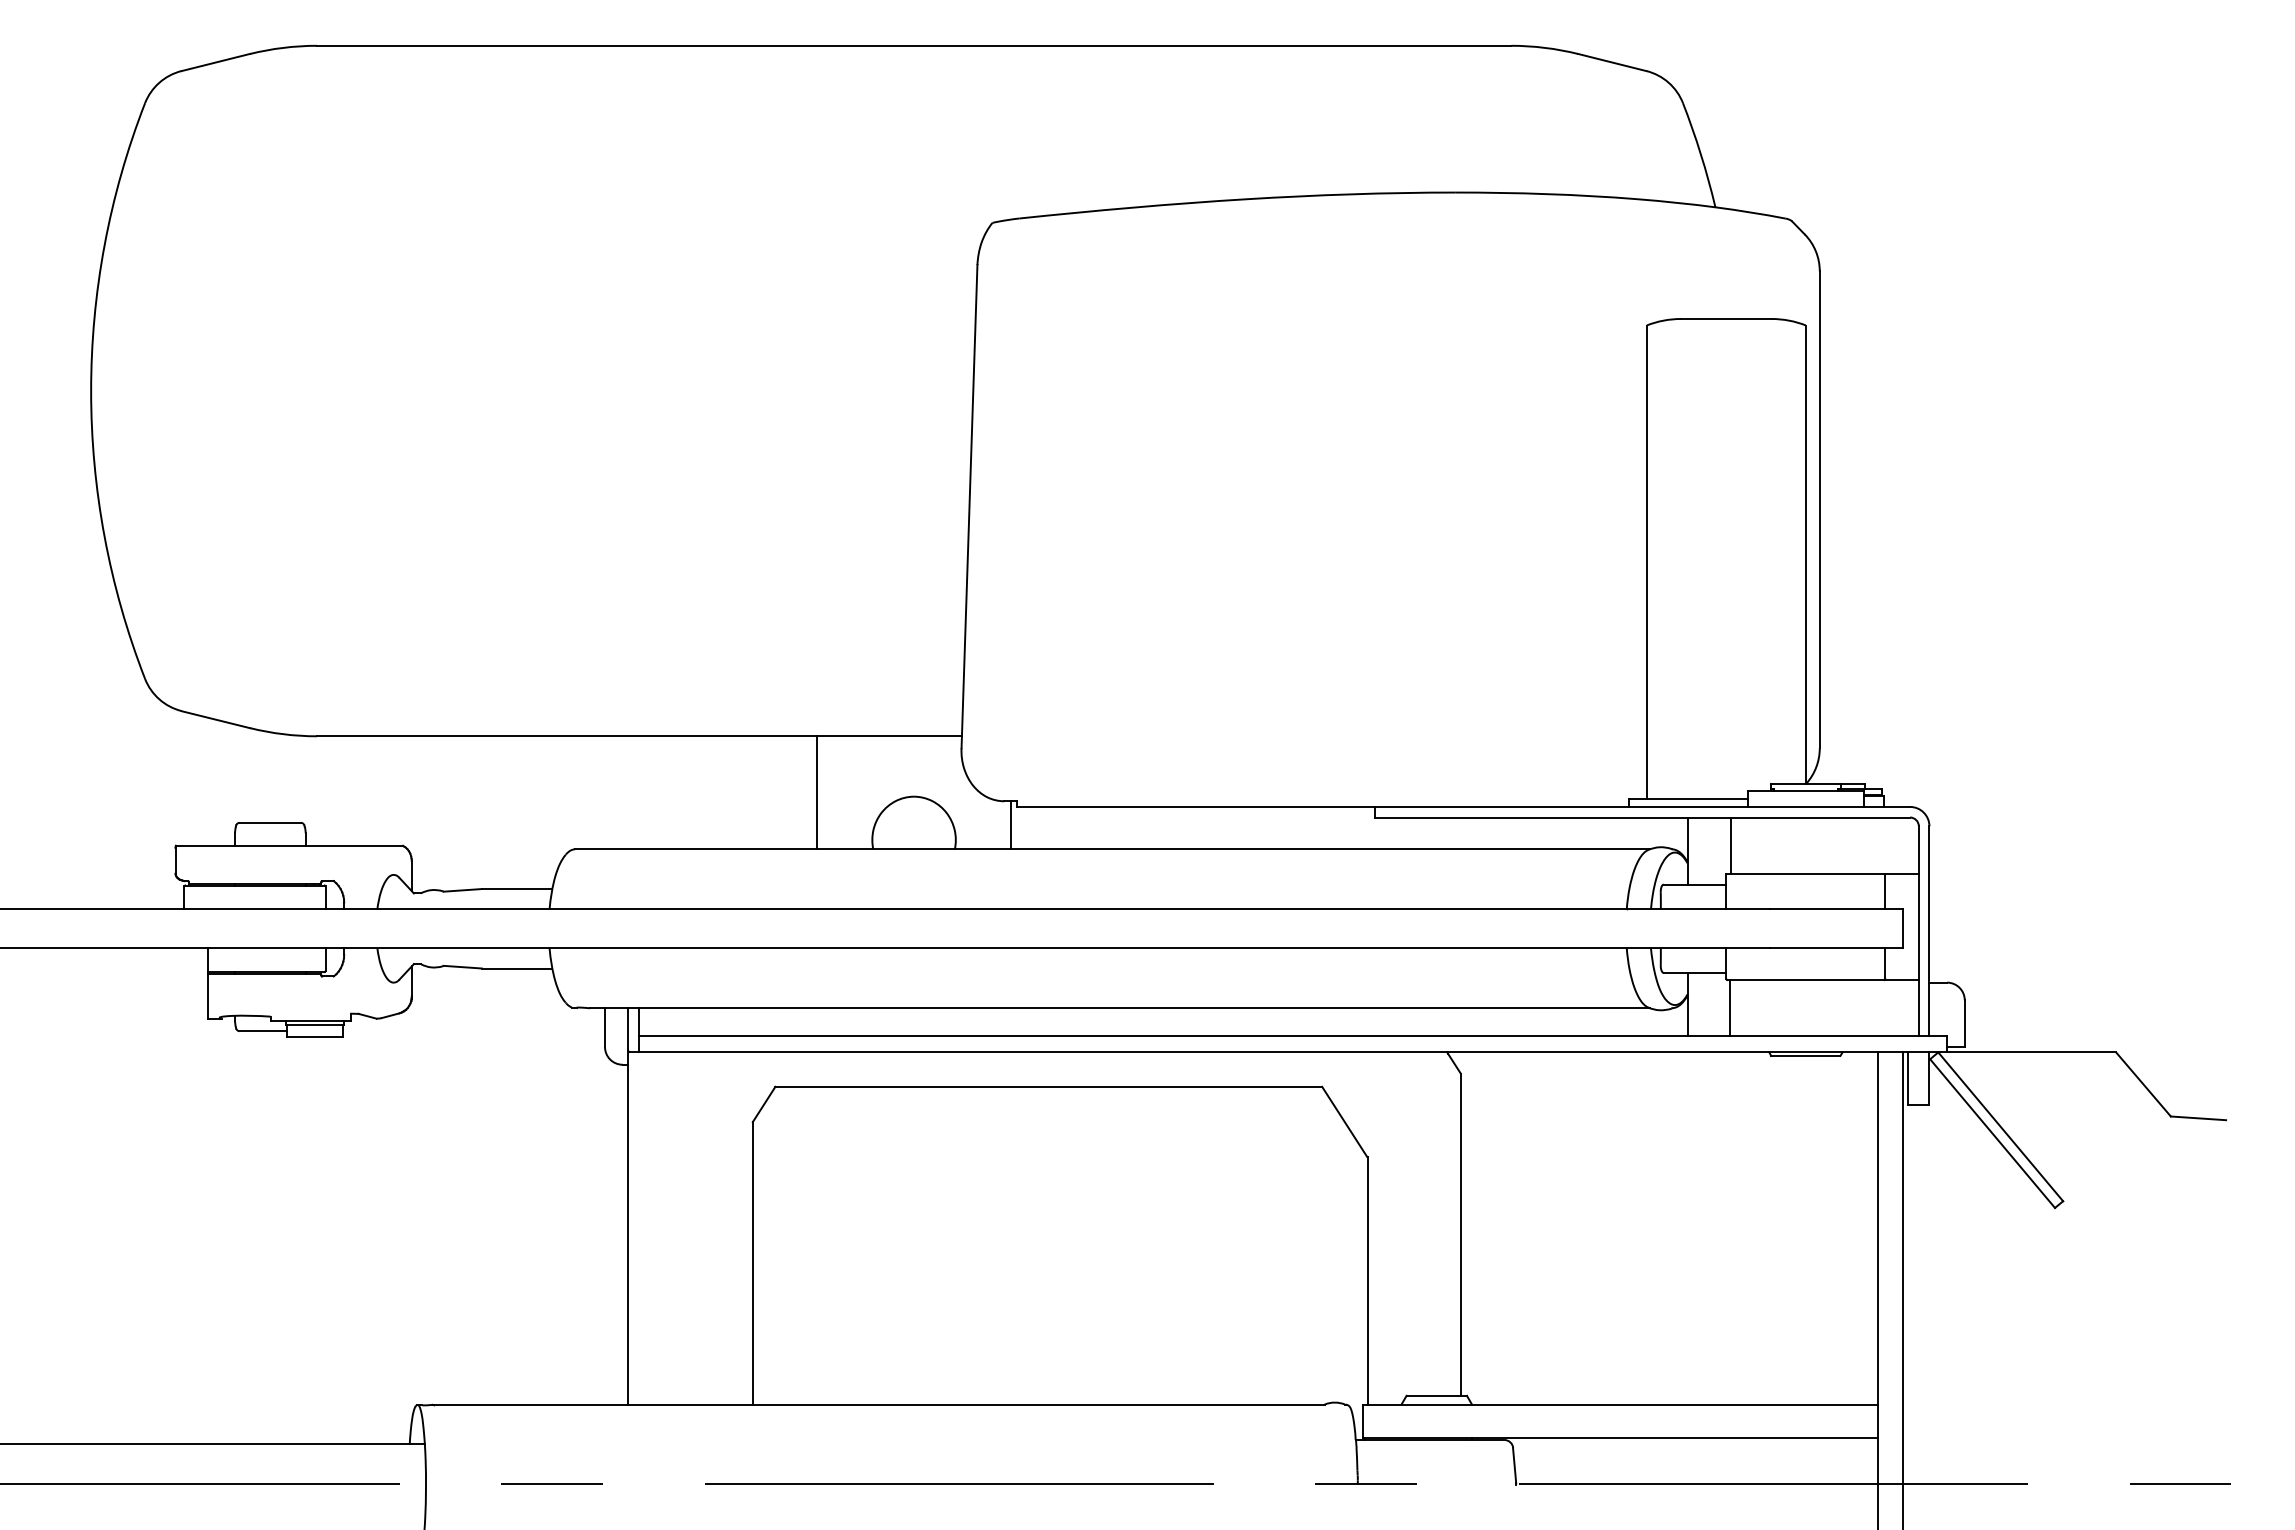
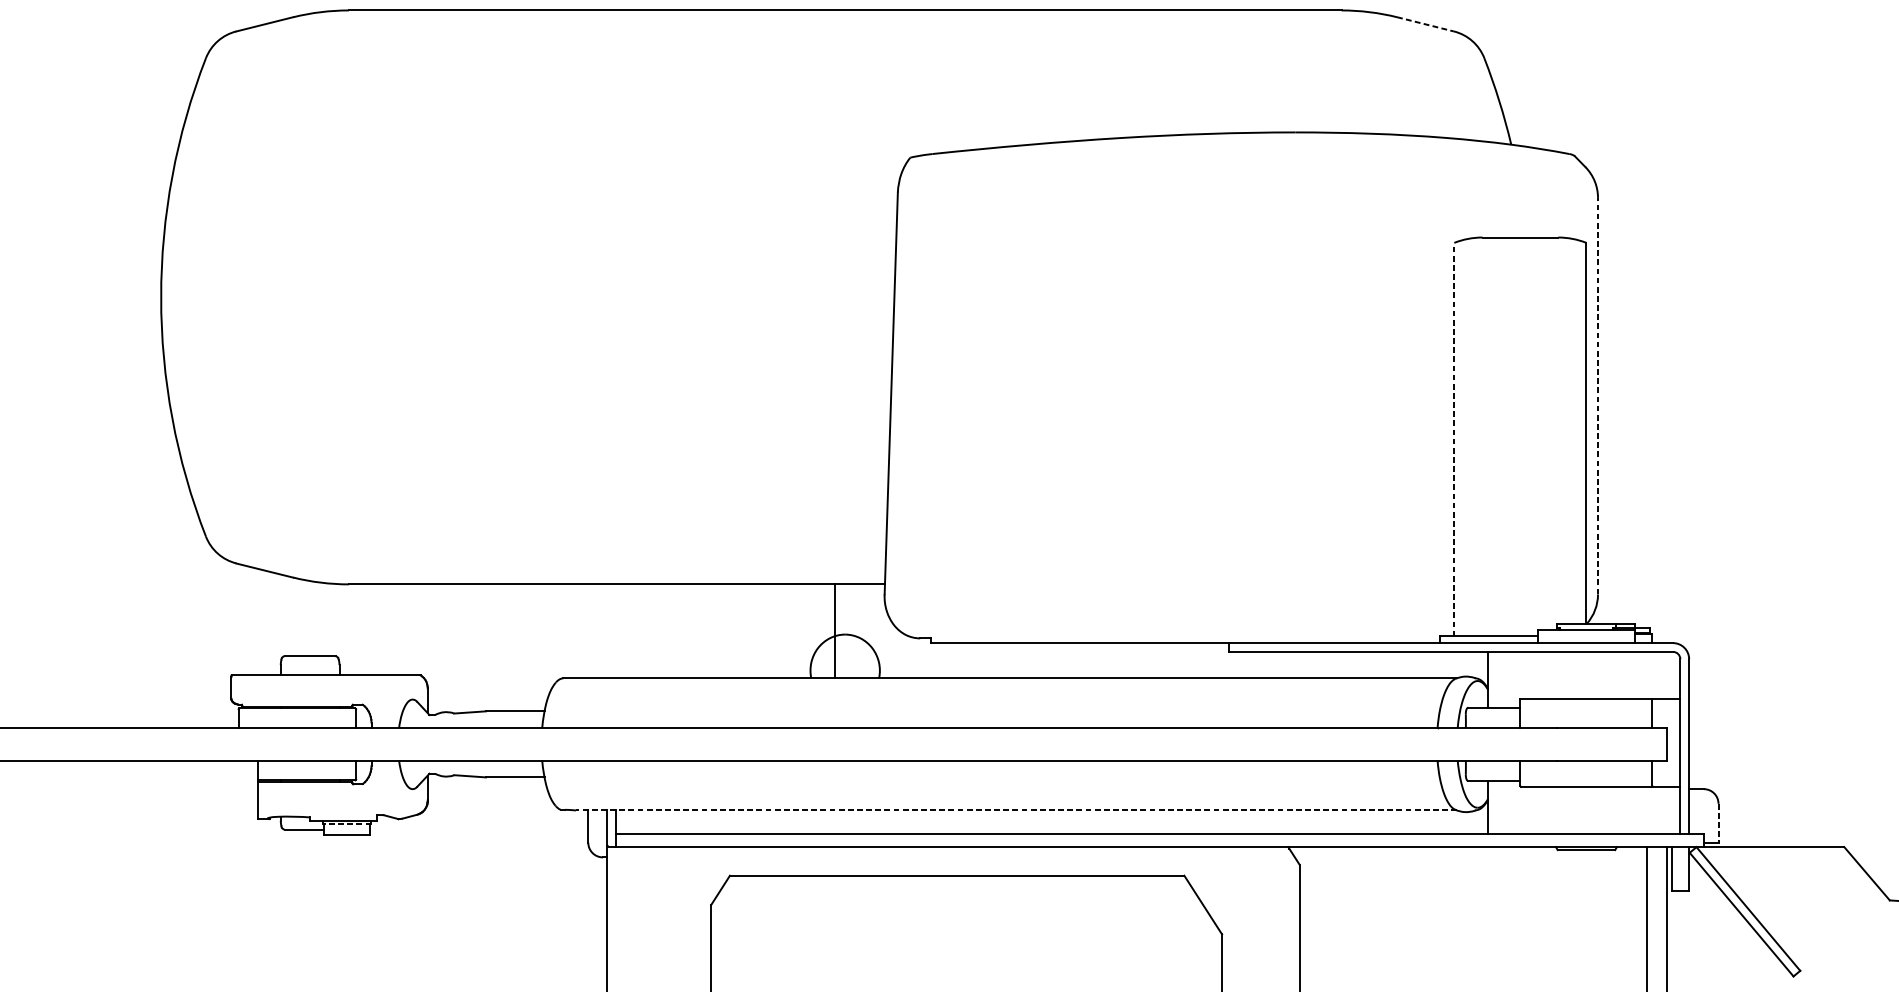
line: (1612, 62) -> (1425, 24), solid -> dashed
line: (1819, 509) -> (1597, 395), solid -> dashed
line: (1646, 562) -> (1453, 439), solid -> dashed
line: (816, 792) -> (834, 631), moved
line: (1011, 825) -> (926, 658), removed
line: (1730, 845) -> (1523, 675), removed
line: (1730, 1007) -> (1523, 809), removed
line: (1119, 1008) -> (1015, 810), solid -> dashed
line: (1964, 1024) -> (1718, 823), solid -> dashed
line: (315, 1025) -> (347, 824), solid -> dashed

